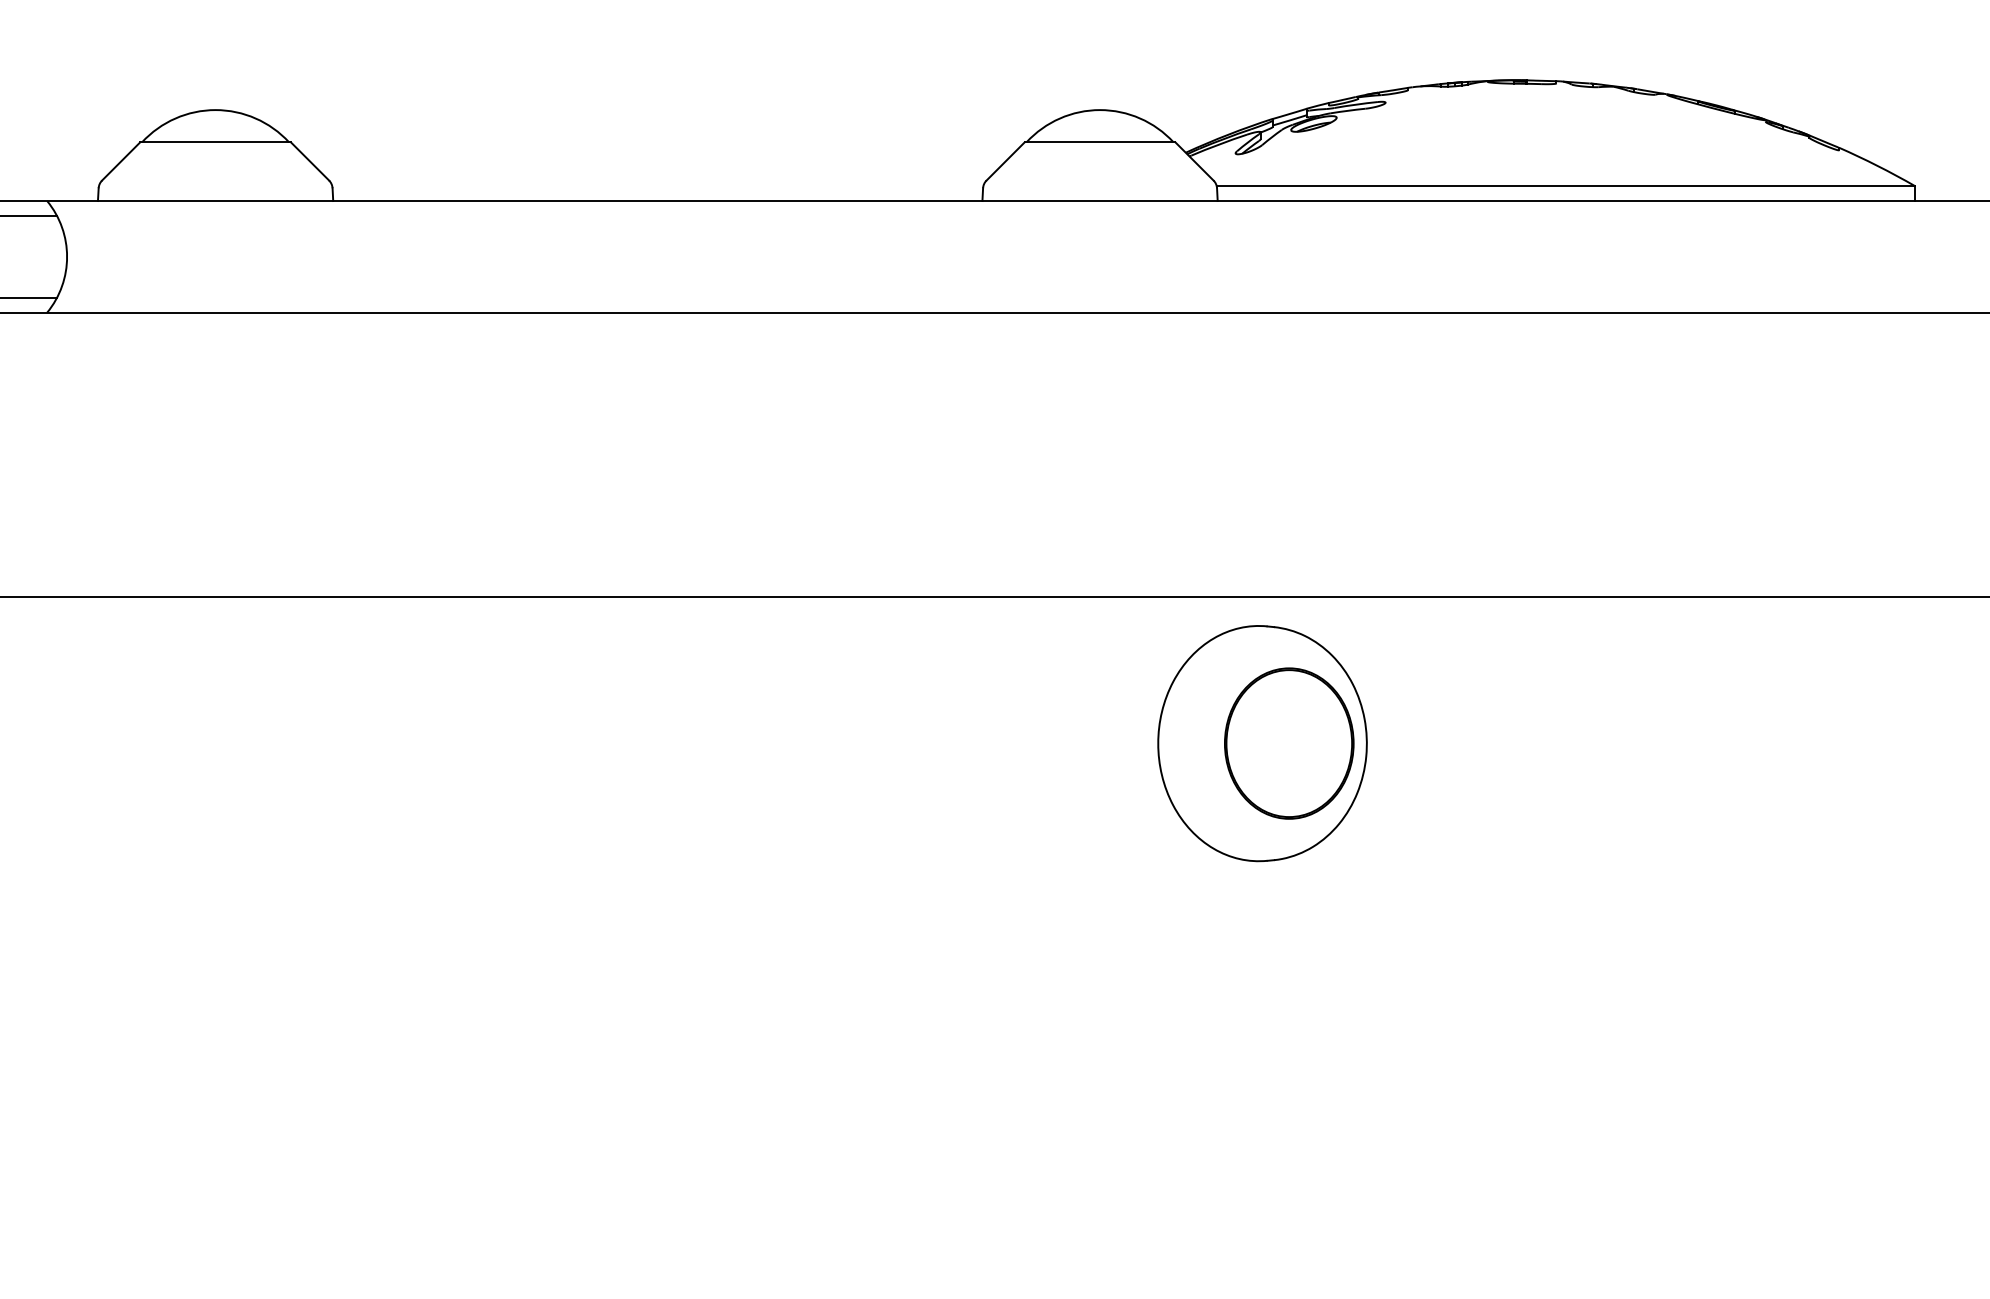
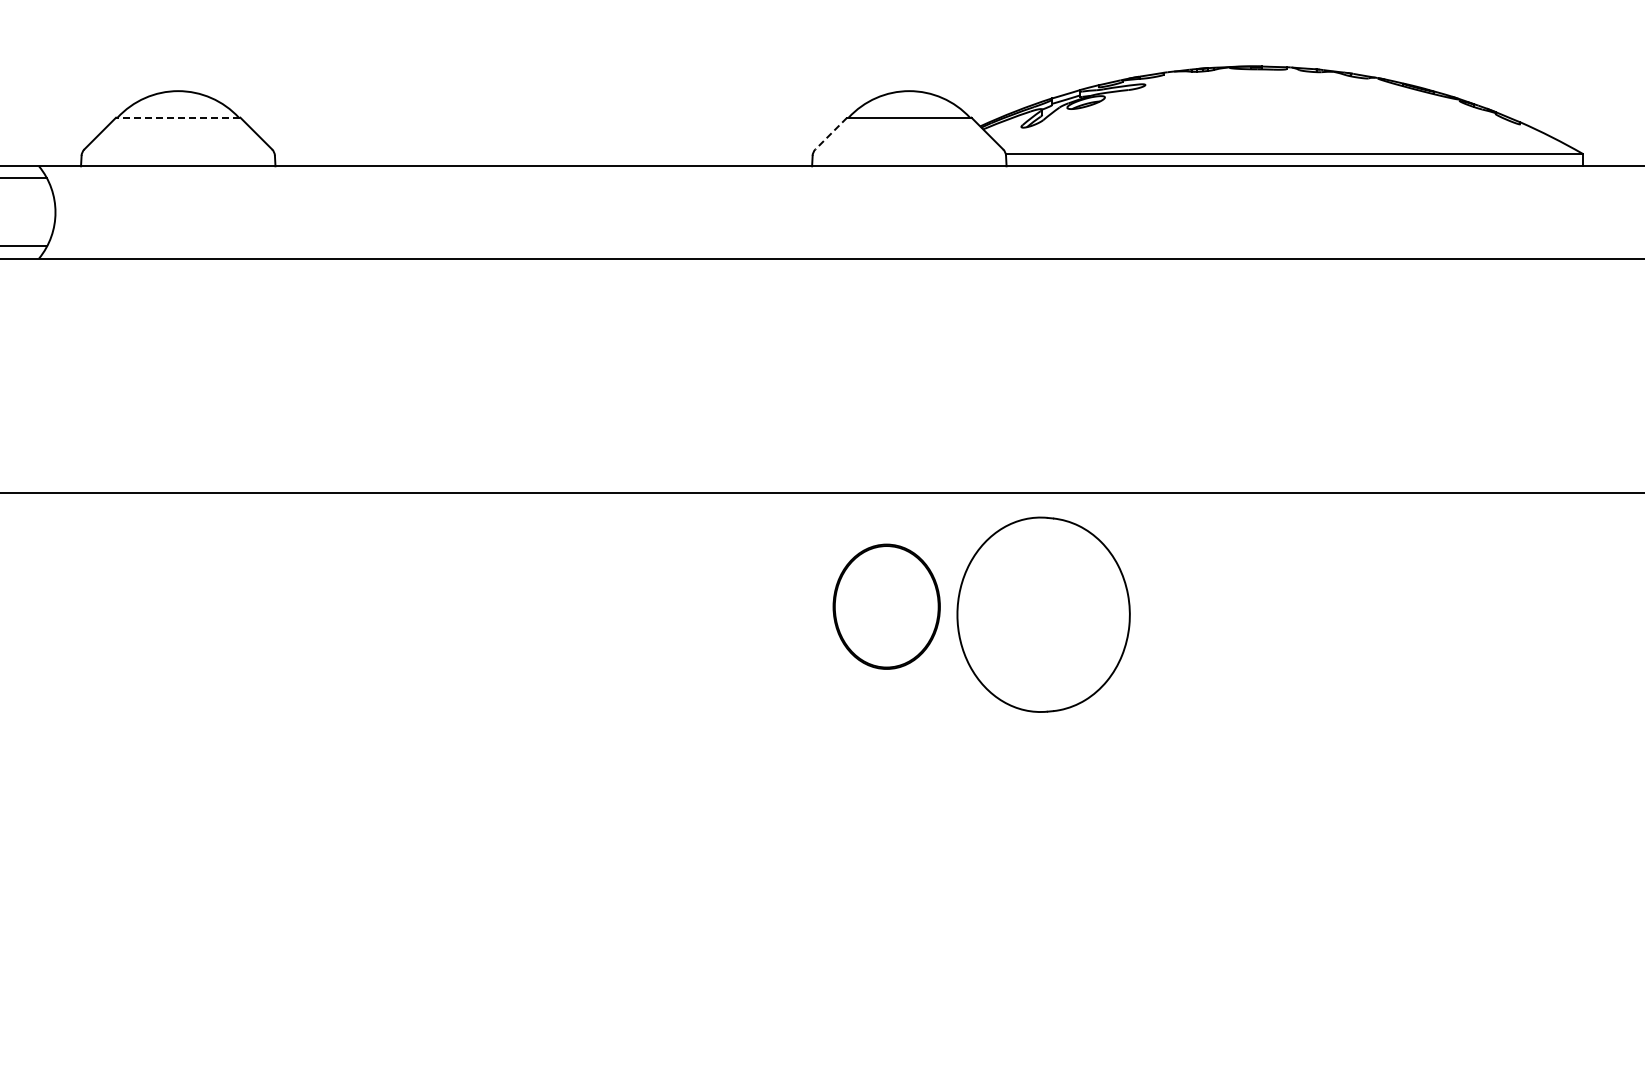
line: (214, 141) -> (177, 117), solid -> dashed
line: (1004, 161) -> (830, 133), solid -> dashed
part: (1288, 743) -> (886, 606), moved

